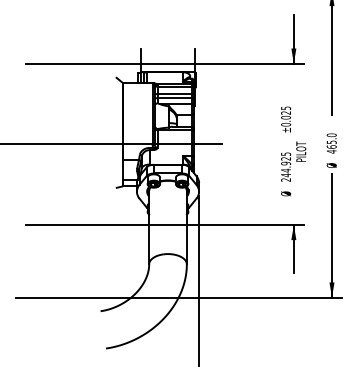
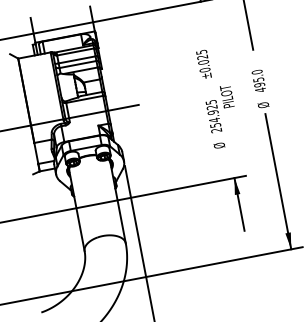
text: (331, 146) -> (259, 84), 465.0 -> 495.0
text: (286, 175) -> (216, 125), 244.925 -> 254.925

